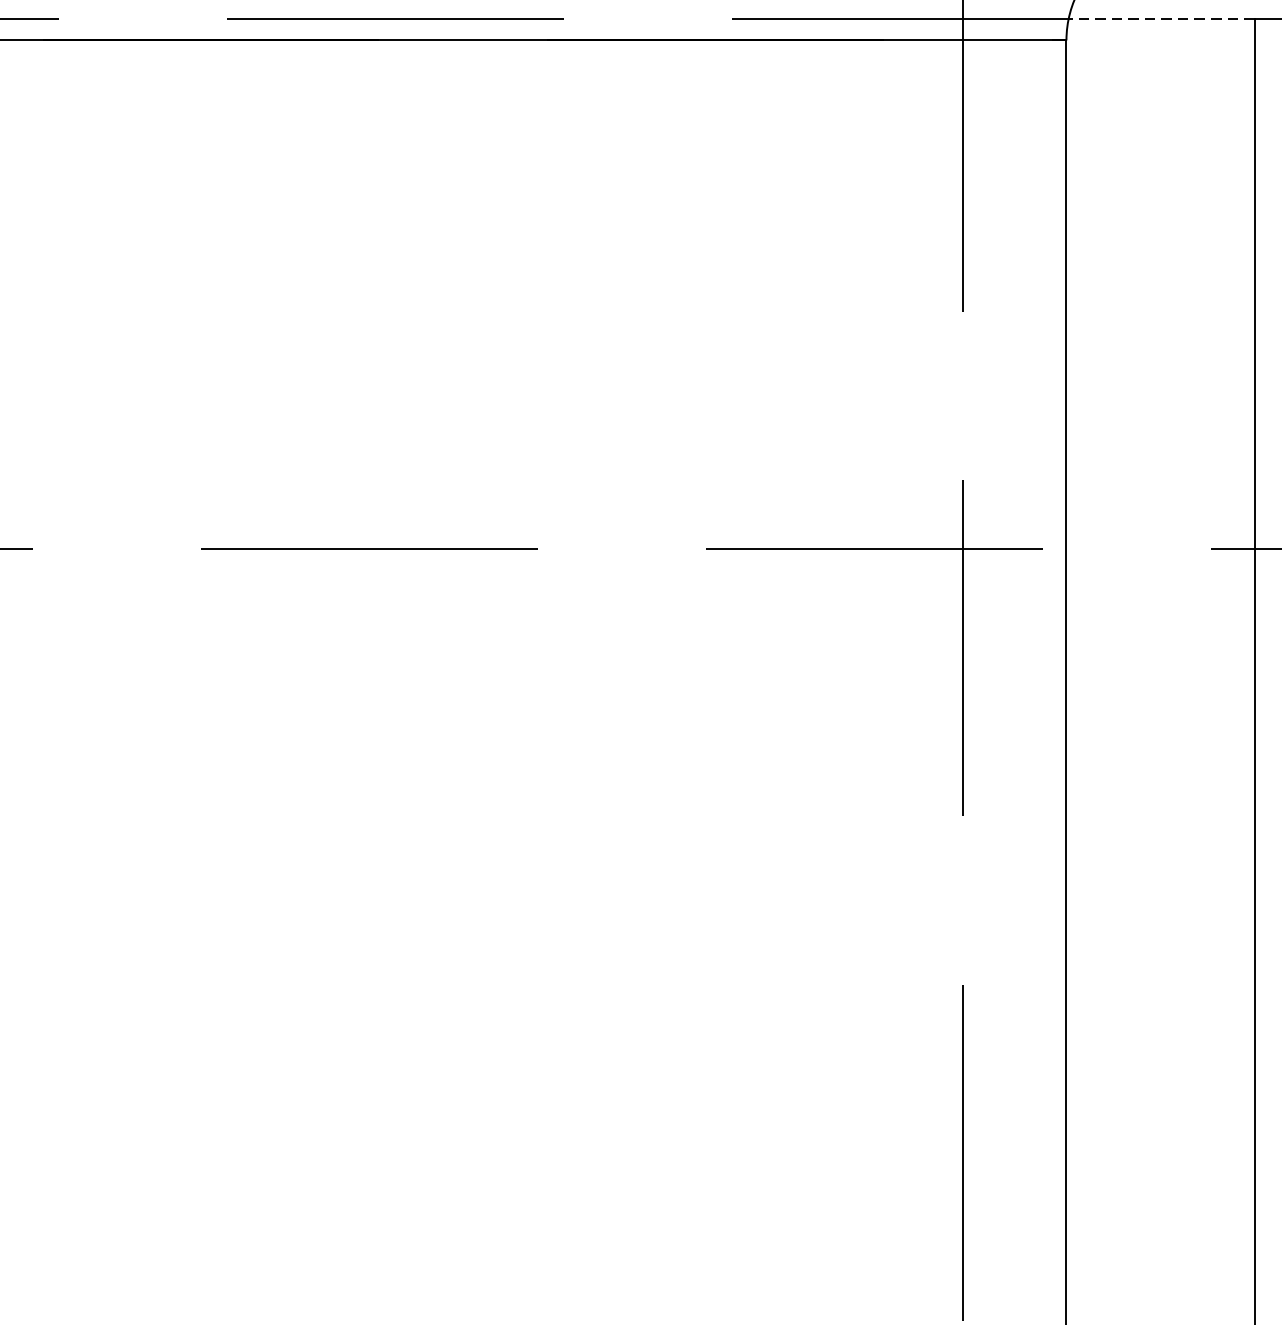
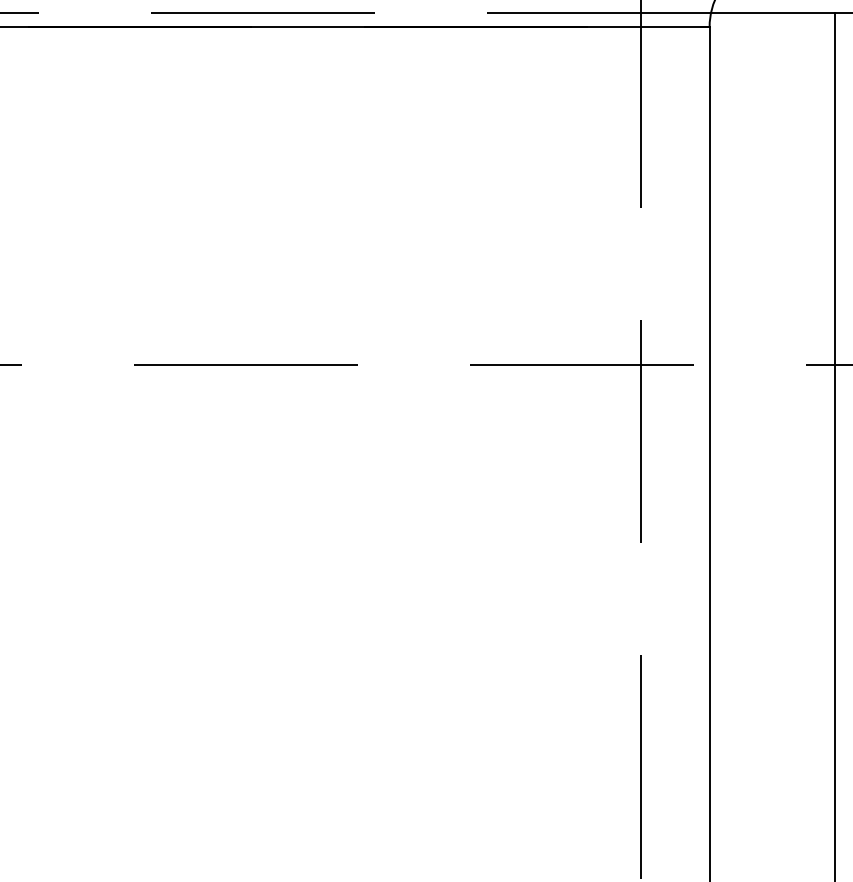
line: (1160, 18) -> (772, 12), dashed -> solid

